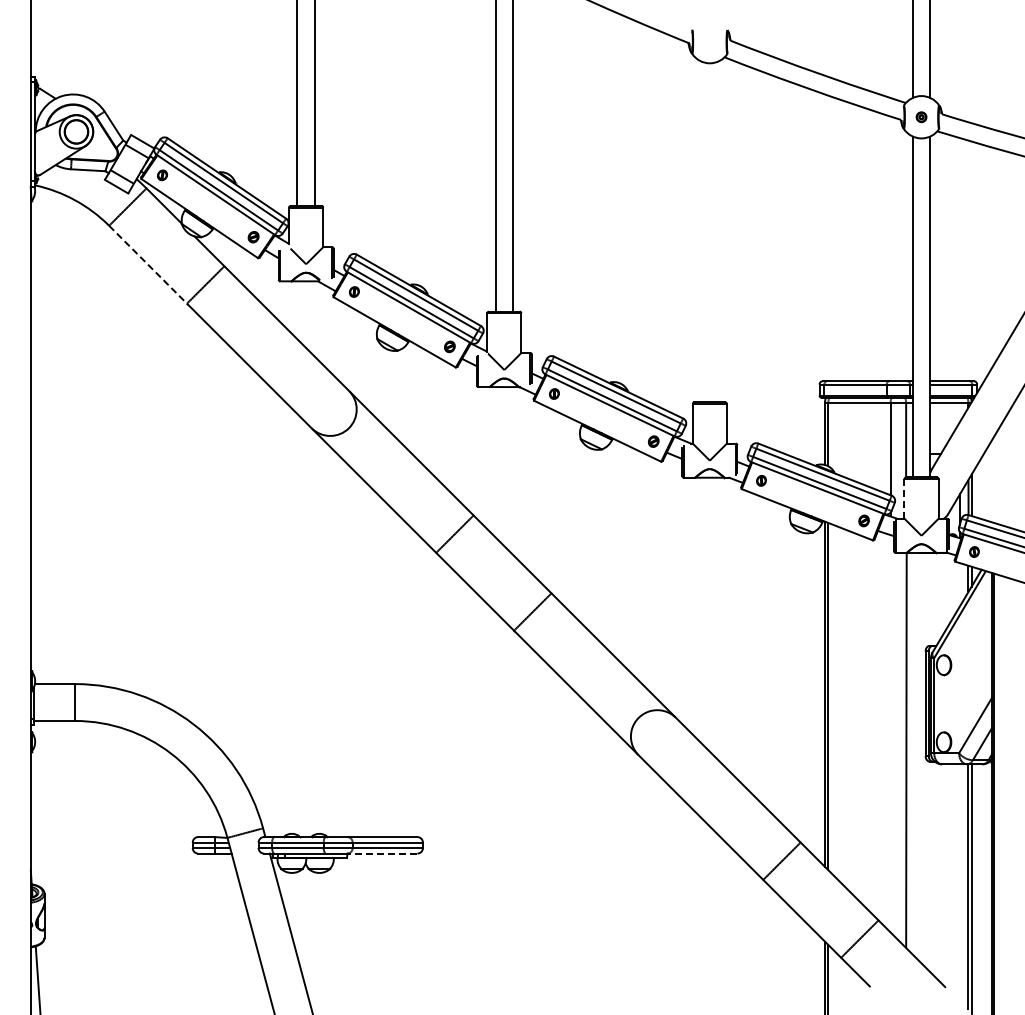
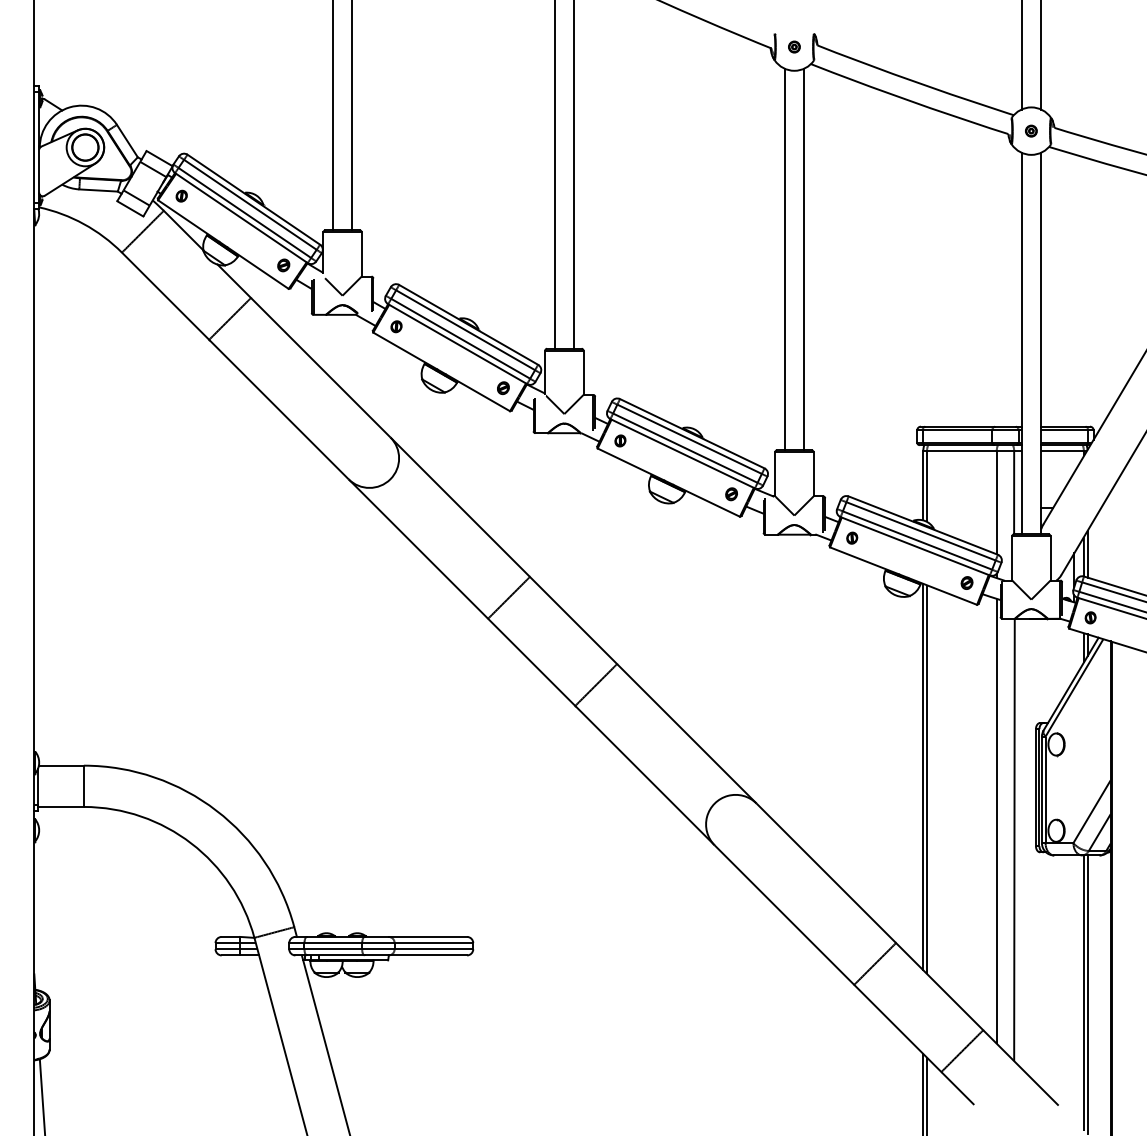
part: (709, 41) -> (794, 46), added
line: (701, 231) -> (785, 259), added
line: (718, 231) -> (804, 259), added
line: (148, 265) -> (166, 297), dashed -> solid
line: (904, 498) -> (1012, 557), dashed -> solid
line: (890, 733) -> (996, 820), added
line: (382, 853) -> (427, 955), dashed -> solid

